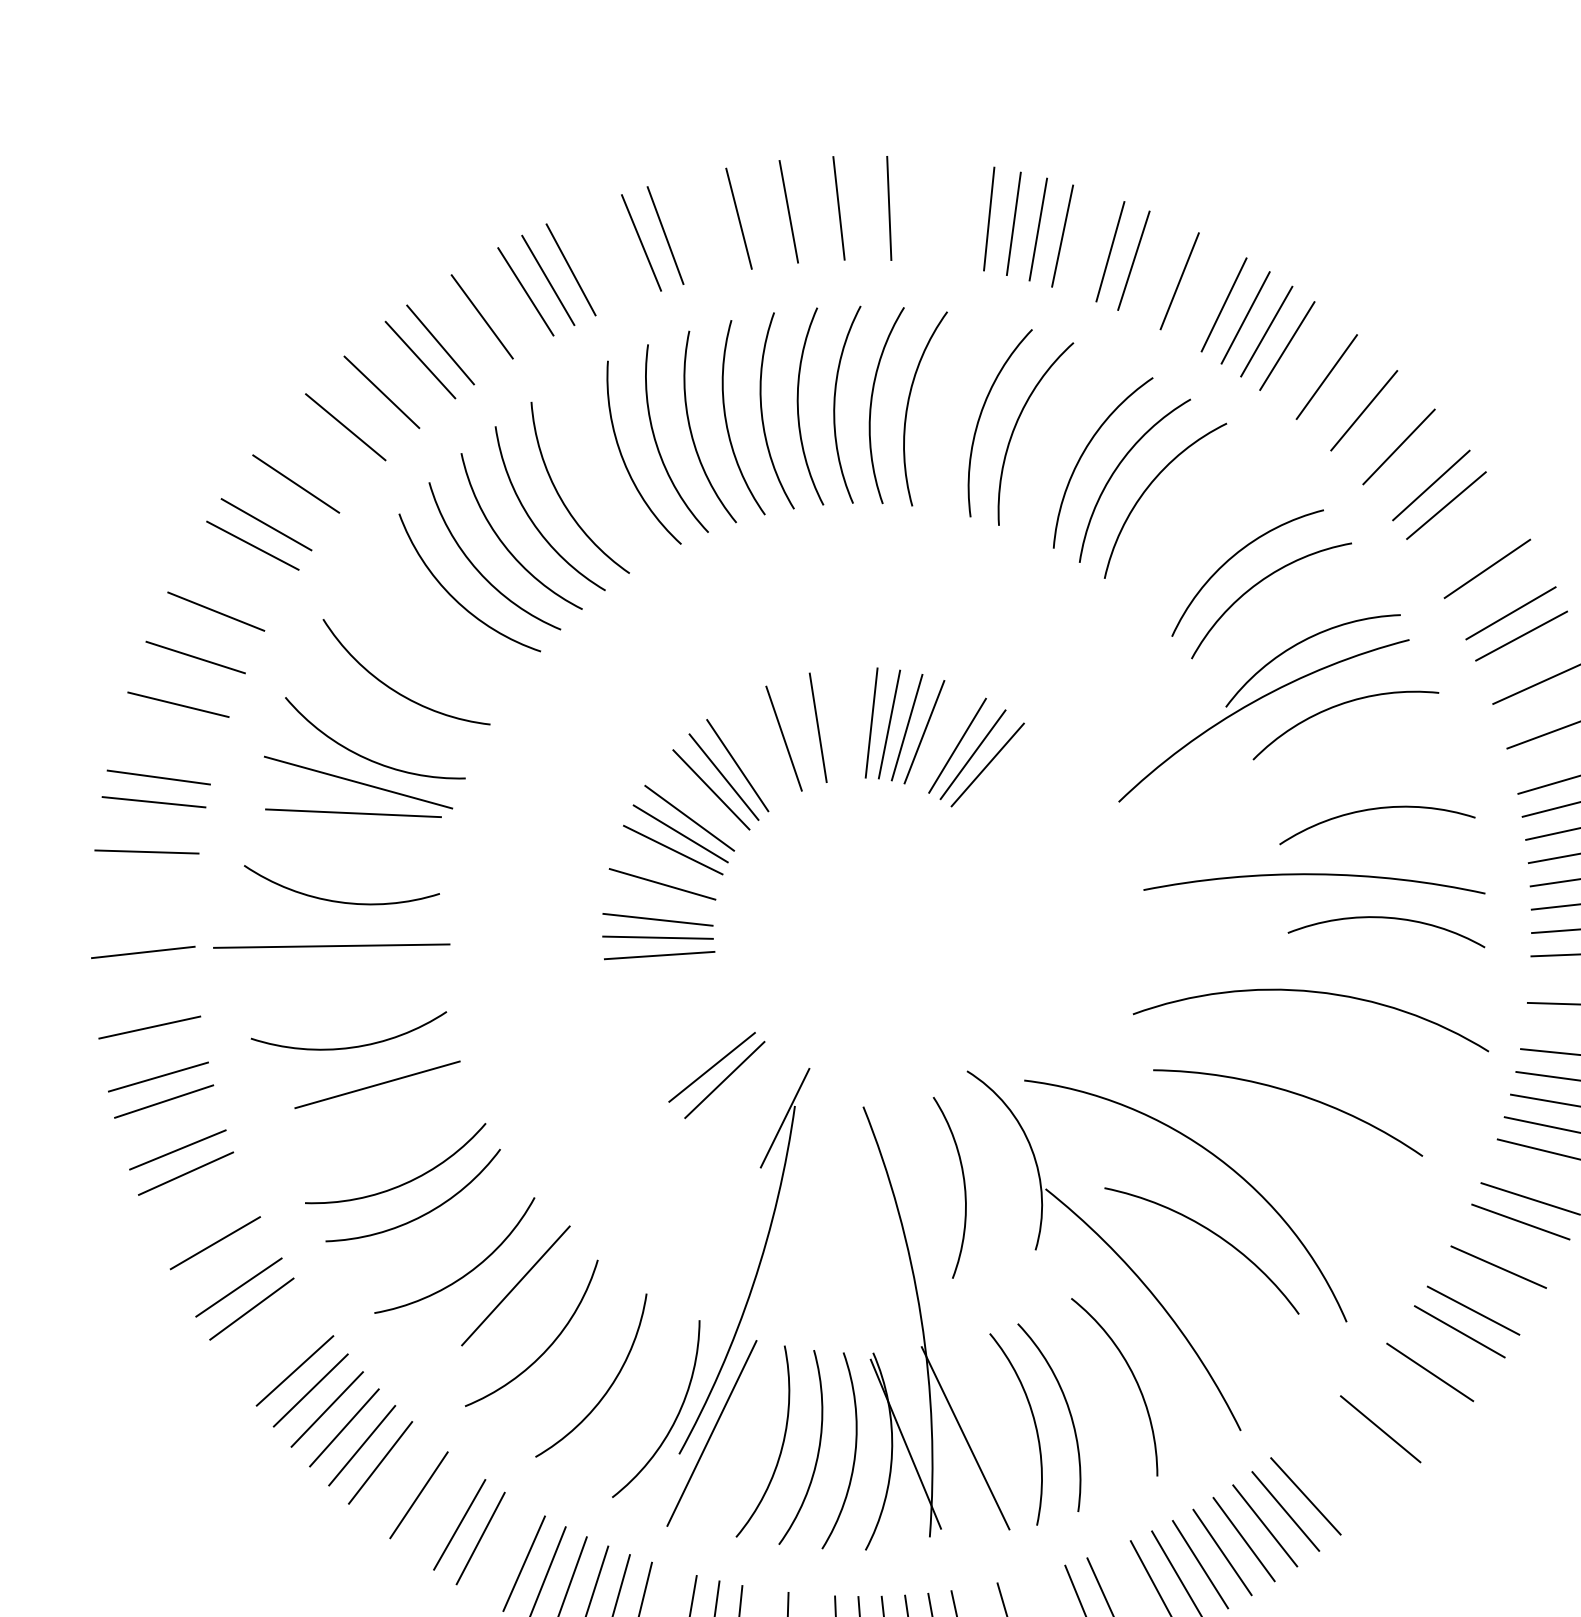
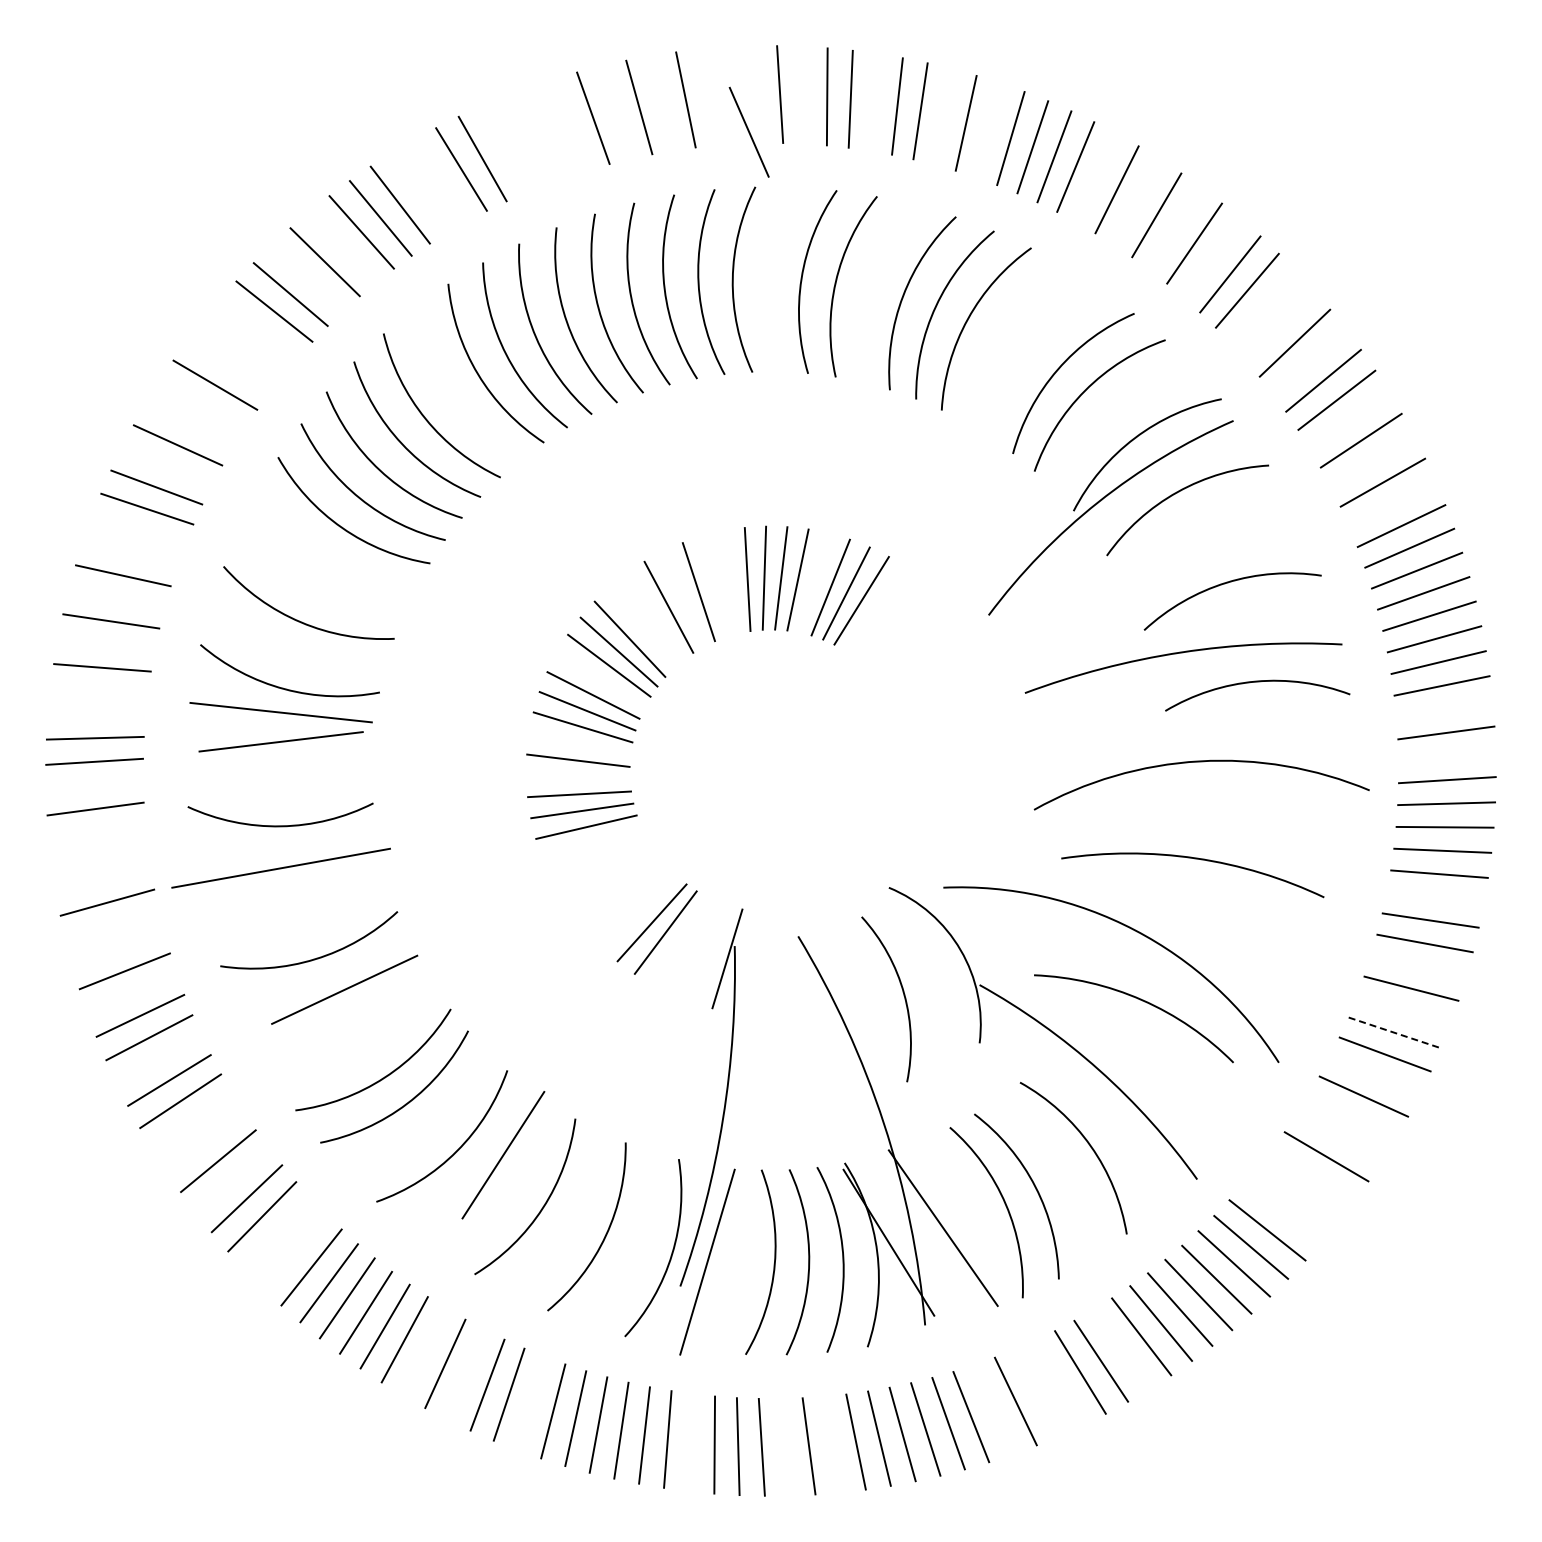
line: (738, 217) -> (748, 131), moved
line: (1013, 222) -> (803, 94), removed
line: (381, 392) -> (243, 347), removed
line: (1474, 1311) -> (1395, 1033), solid -> dashed

